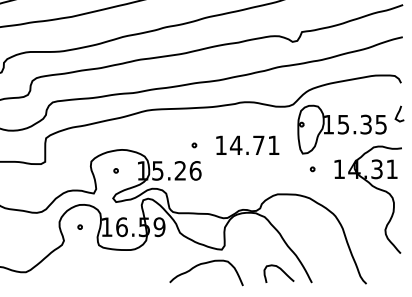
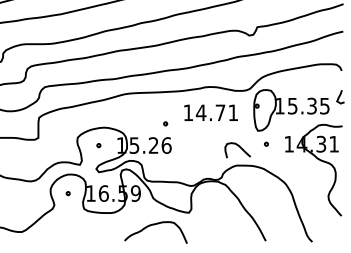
text: (247, 144) -> (210, 112), moved
curve: (204, 264) -> (154, 225), moved
curve: (281, 270) -> (239, 147), moved

